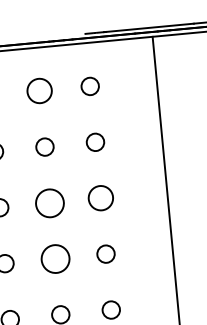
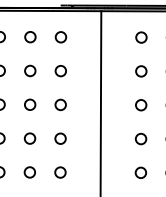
circle: (39, 91) -> (30, 37), size x0.71
circle: (100, 197) -> (60, 104), size x0.71
circle: (50, 202) -> (30, 104), size x0.62
circle: (54, 258) -> (29, 138), size x0.62

